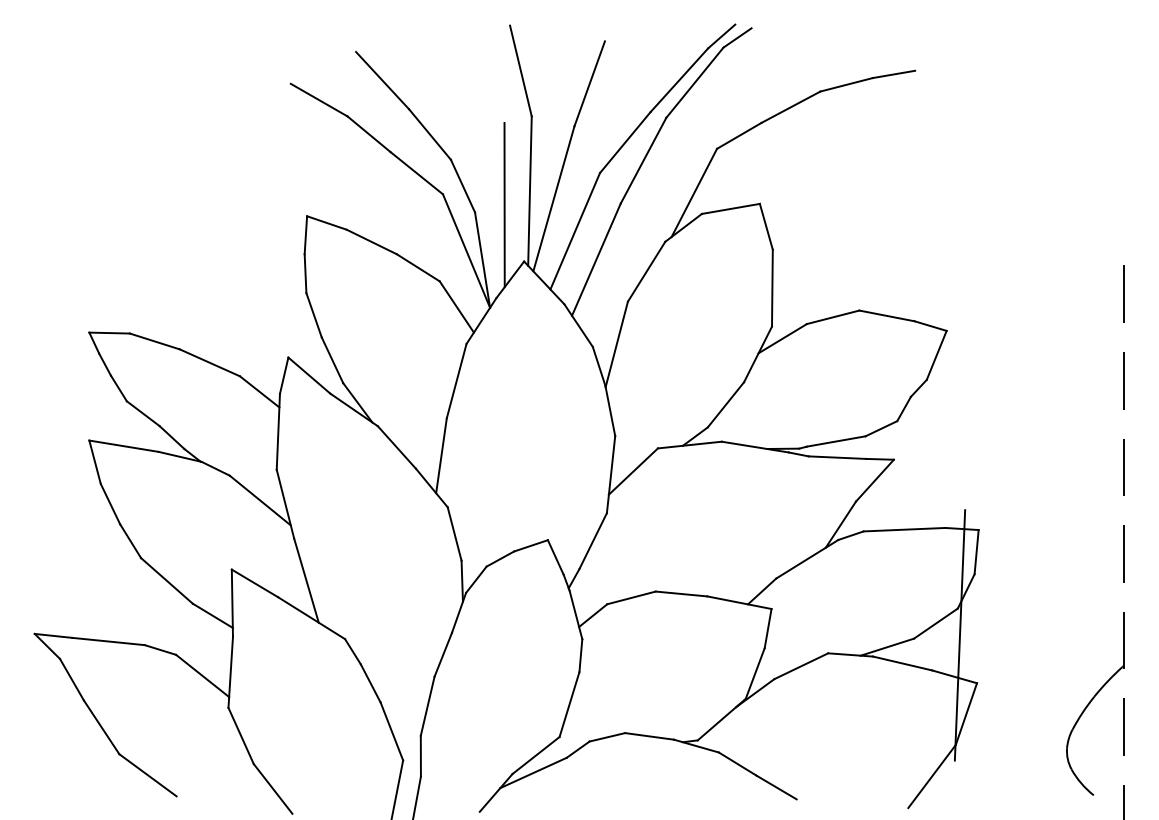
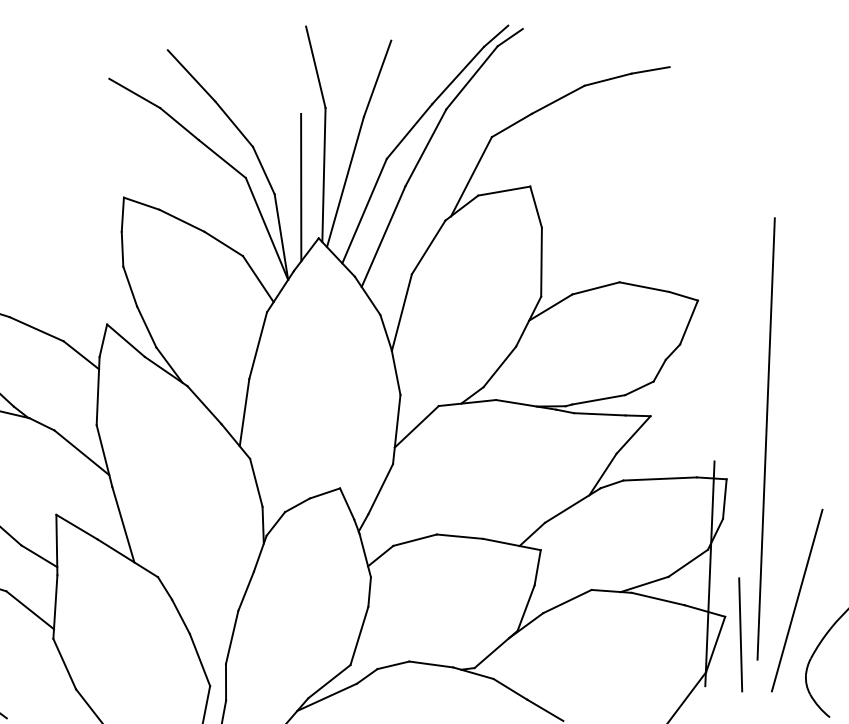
line: (1022, 485) -> (766, 439), added
line: (1057, 665) -> (797, 600), added
line: (993, 703) -> (739, 634), added

